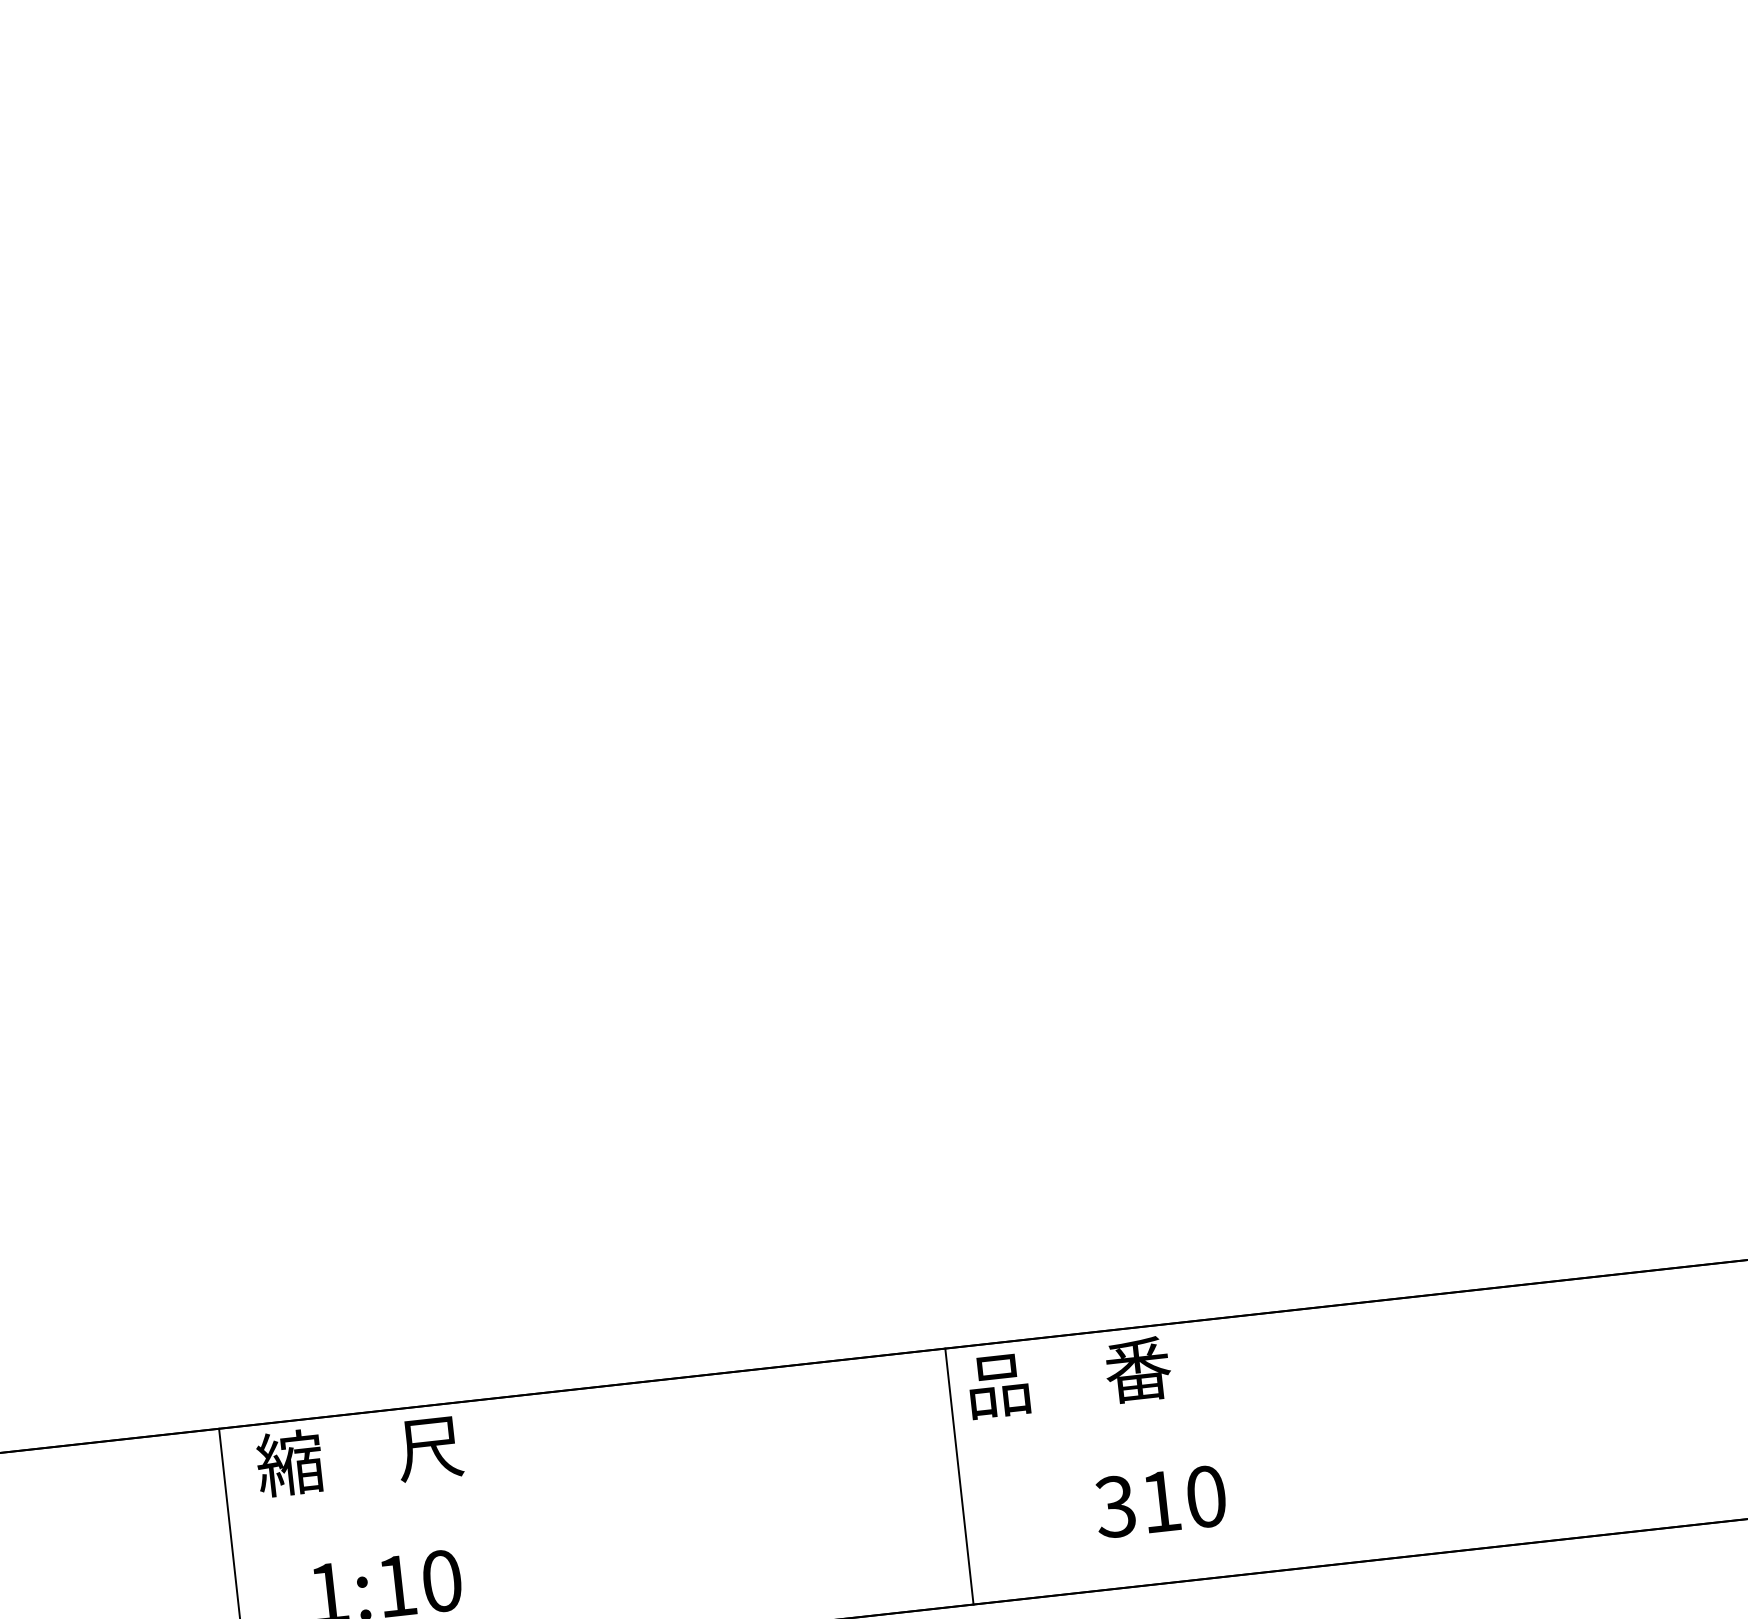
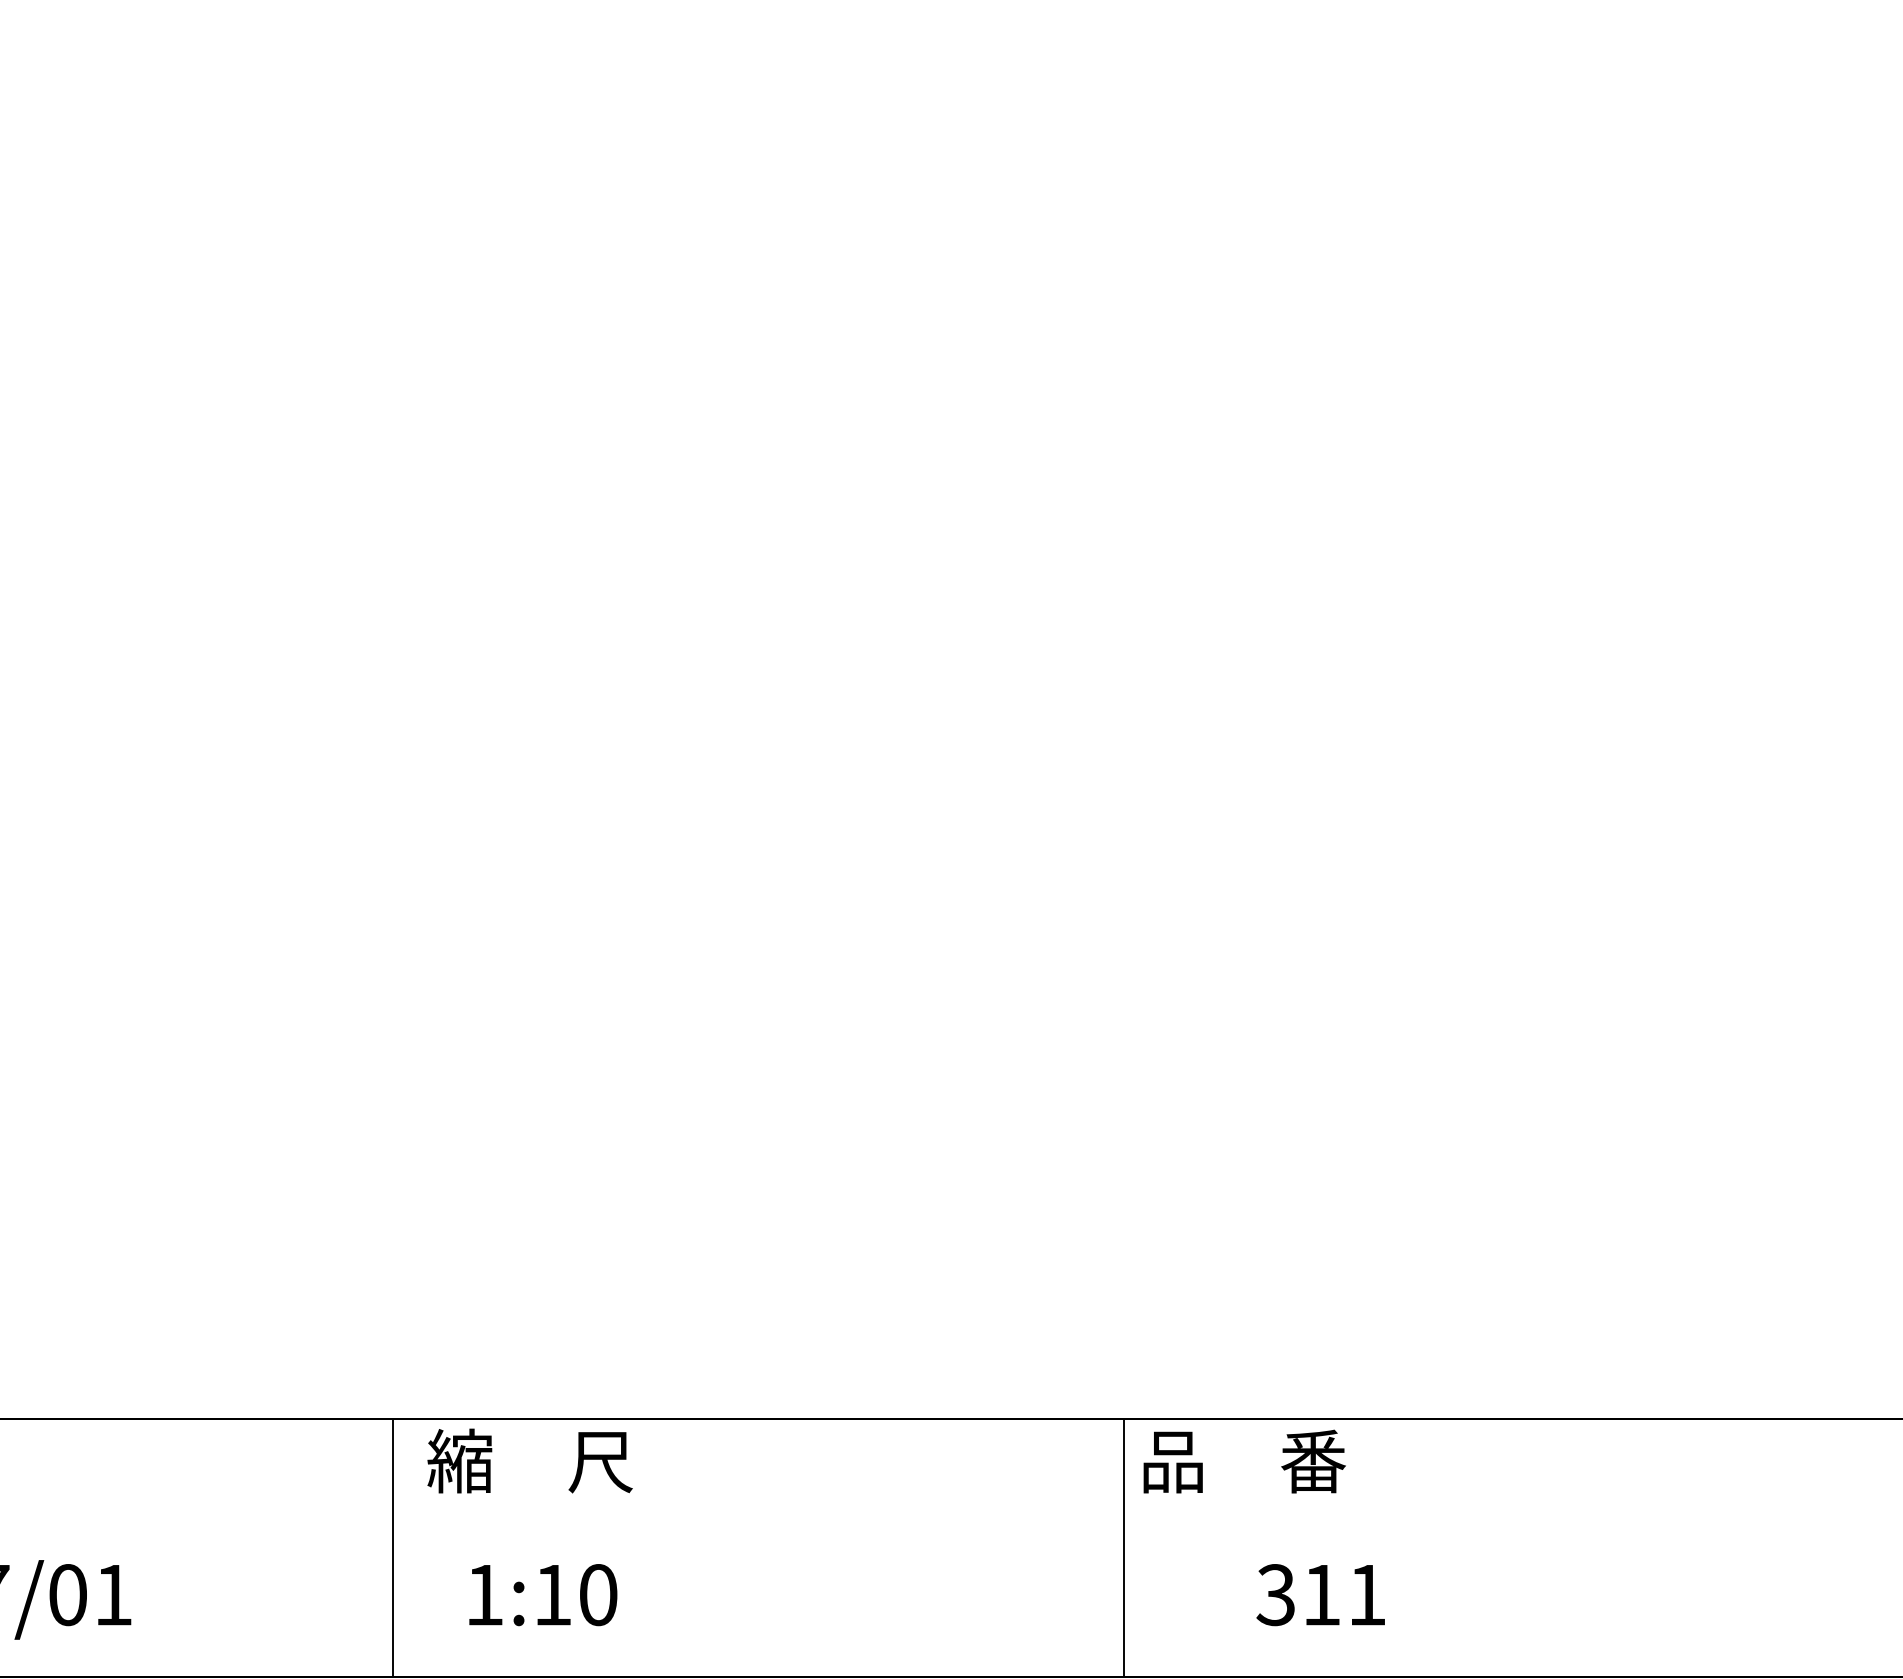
text: (1206, 1497) -> (1367, 1595), 310 -> 311

